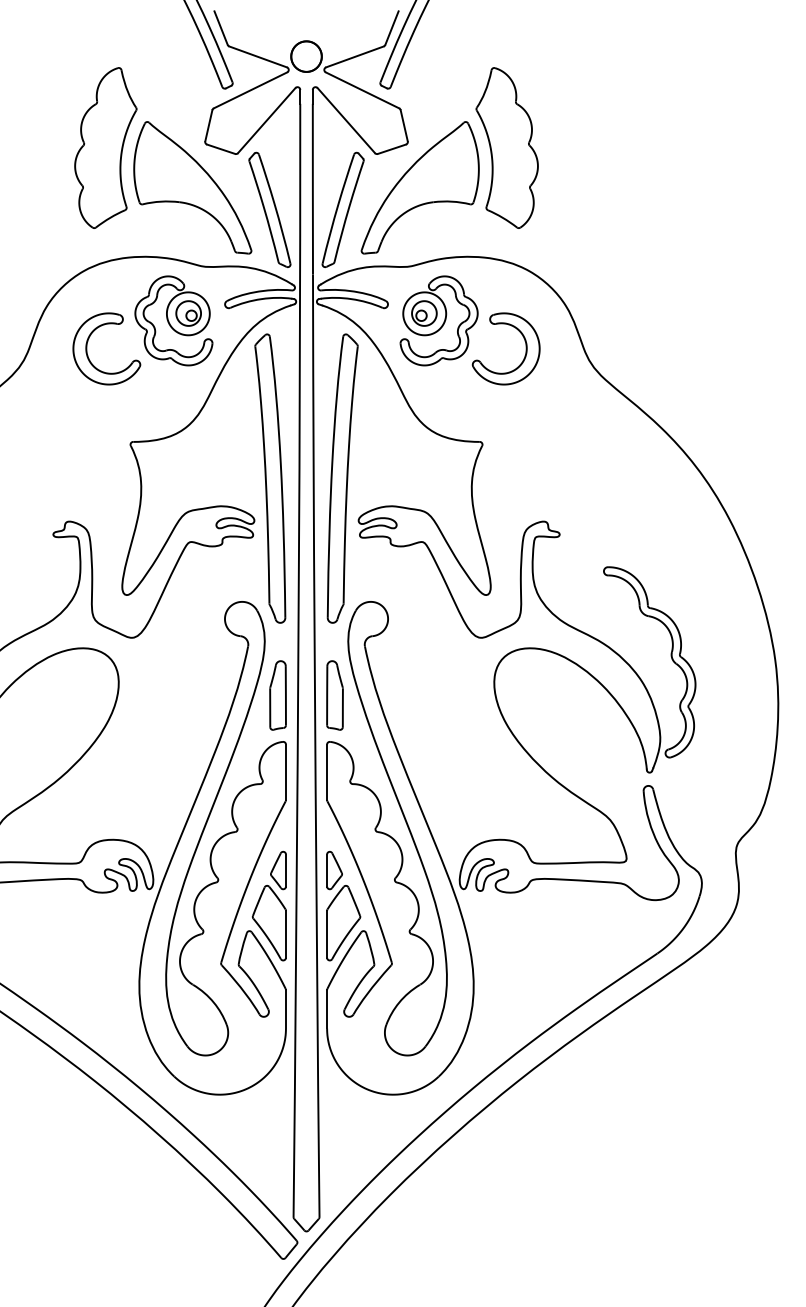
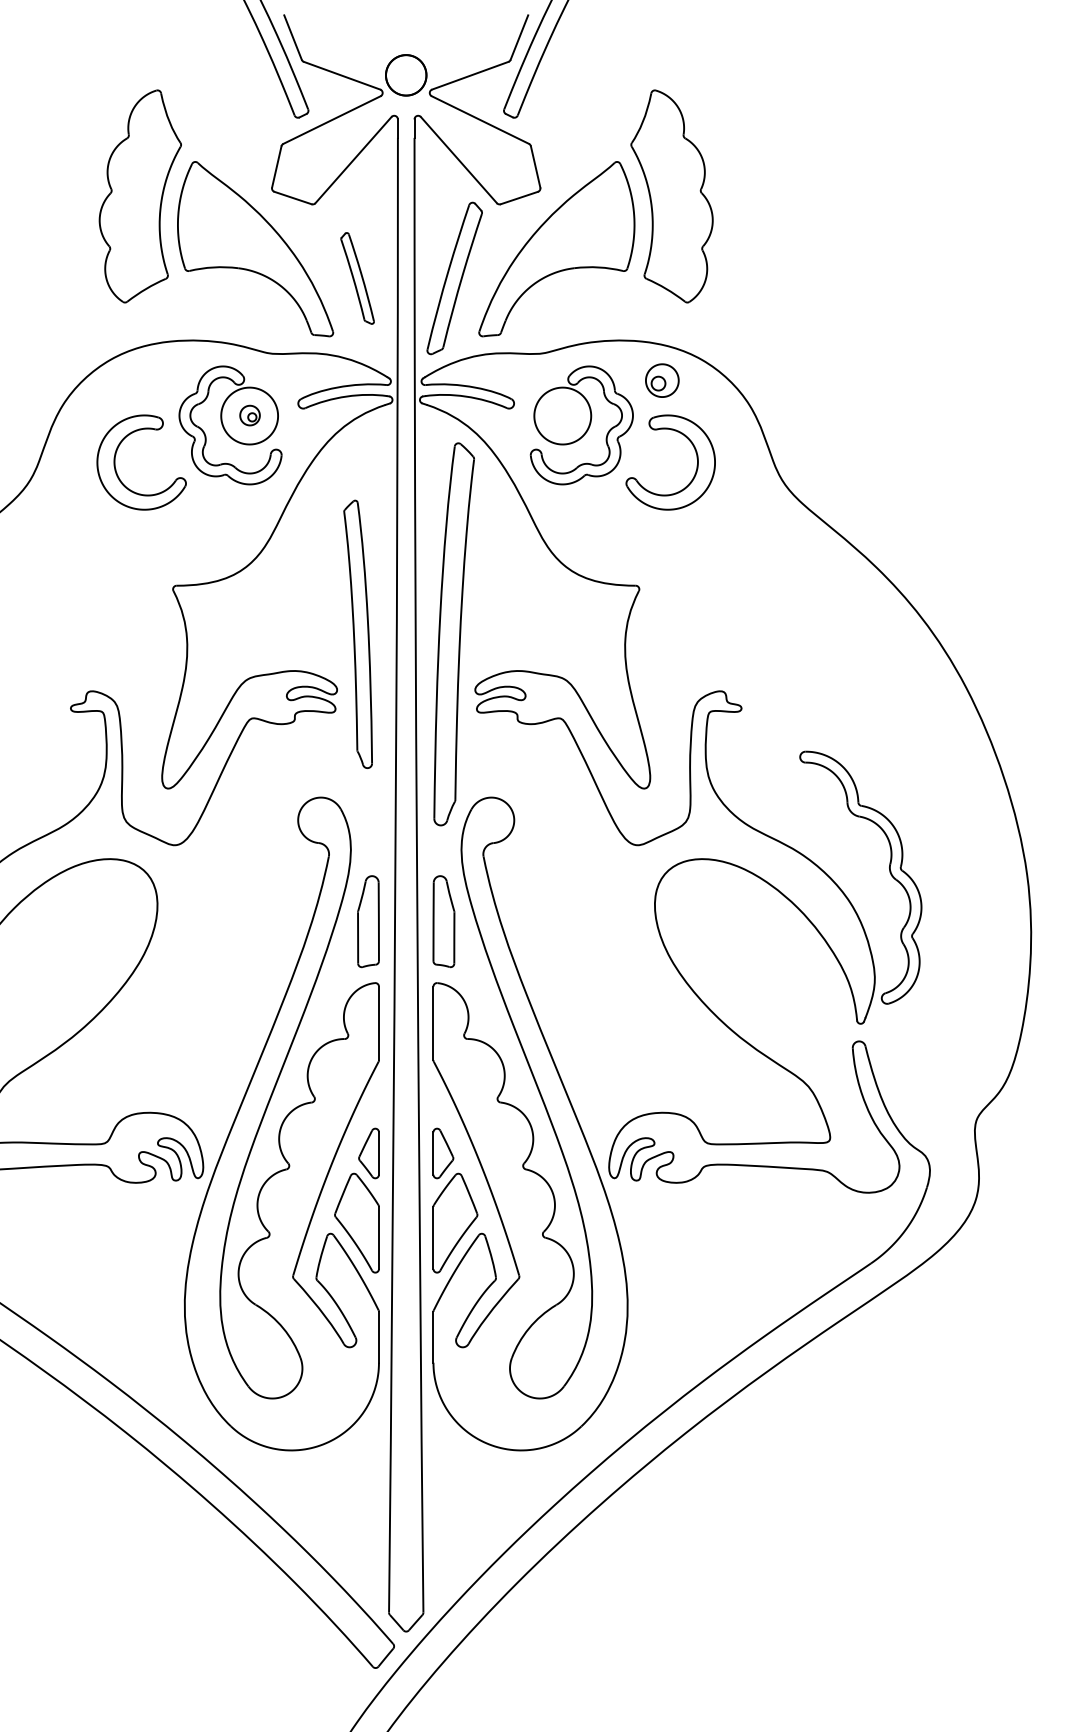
part: (269, 209) -> (357, 278), size x0.6
part: (188, 313) -> (249, 415), size x0.6
part: (424, 313) -> (662, 380), moved
part: (269, 478) -> (357, 634), size x0.7

